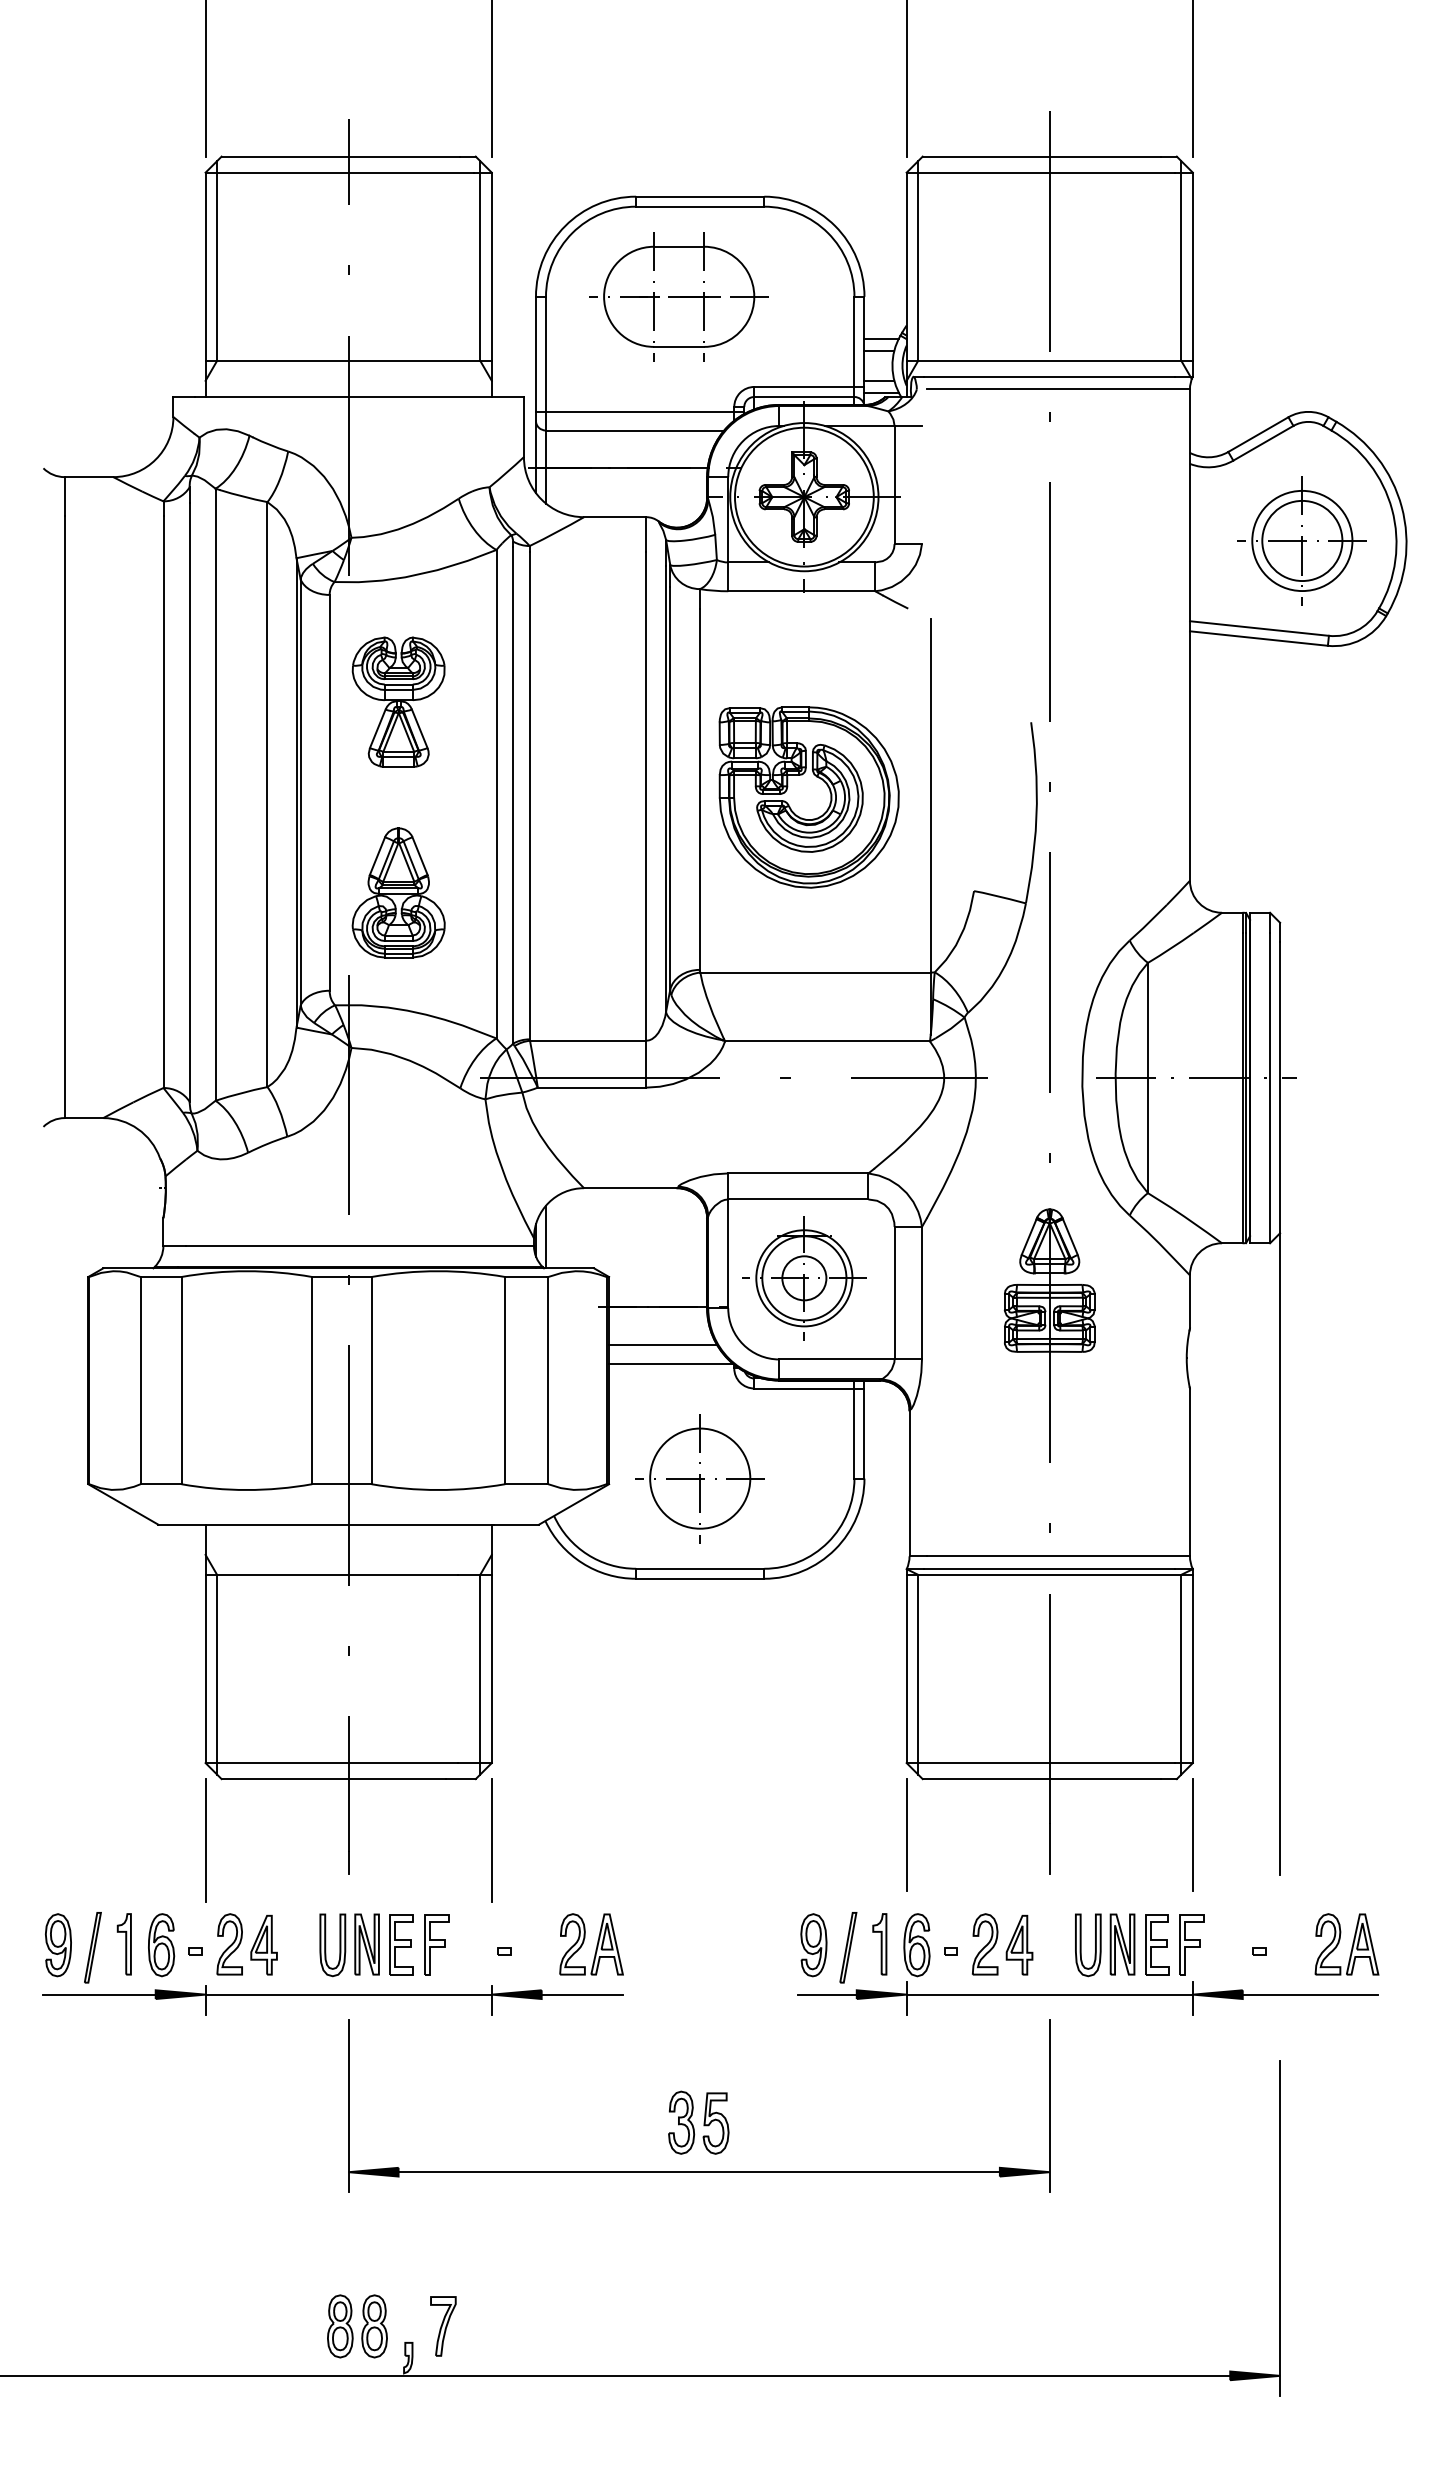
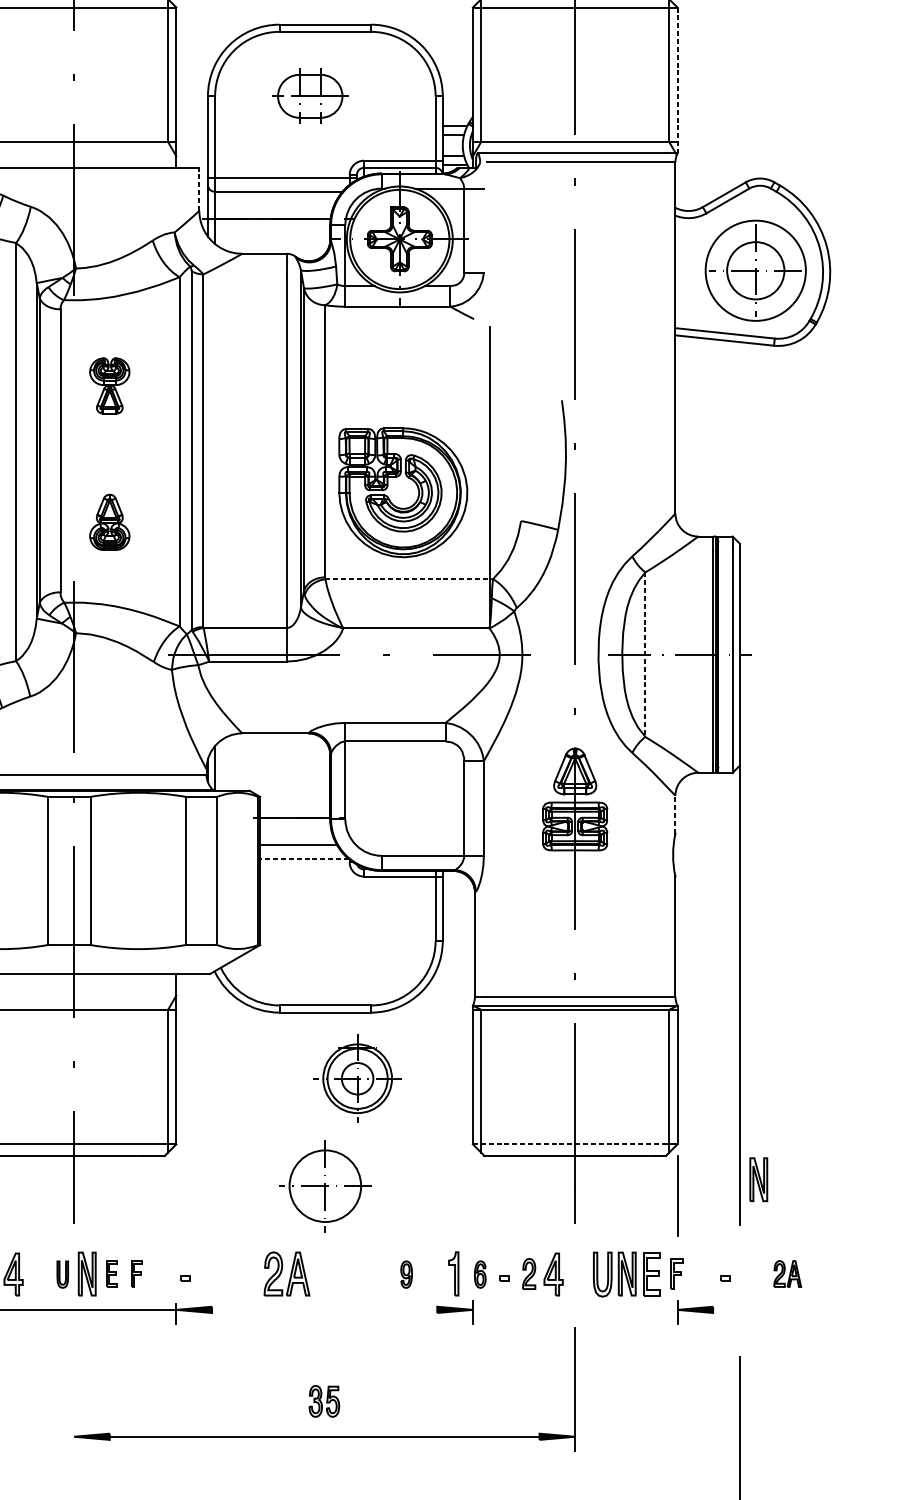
line: (1192, 274) -> (677, 80), solid -> dashed
part: (678, 296) -> (309, 96), size x0.6
line: (523, 426) -> (199, 188), solid -> dashed
circle: (1302, 540) -> (755, 270), size x1.4
part: (398, 701) -> (109, 385), size x0.6
part: (808, 797) -> (402, 492), moved
part: (398, 892) -> (109, 522), size x0.6
line: (816, 972) -> (408, 579), solid -> dashed
line: (1148, 1078) -> (645, 655), solid -> dashed
part: (804, 1278) -> (357, 1078), moved
line: (1189, 1301) -> (675, 814), solid -> dashed
line: (670, 1363) -> (304, 858), solid -> dashed
part: (699, 1478) -> (324, 1186), moved
line: (1041, 1763) -> (569, 1144), solid -> dashed
part: (1306, 1812) -> (758, 1179), added
line: (906, 1835) -> (472, 1196), removed
line: (491, 1840) -> (176, 1199), removed
part: (401, 1944) -> (111, 1274), size x0.6
part: (436, 1944) -> (136, 1274), size x0.6
part: (591, 1944) -> (286, 1274), moved
part: (985, 1944) -> (529, 1274), size x0.7
part: (1191, 1944) -> (676, 1274), size x0.7
part: (1346, 1944) -> (787, 1274), size x0.6
part: (332, 1945) -> (62, 1274), size x0.6
part: (813, 1945) -> (406, 1274), size x0.6
part: (916, 1945) -> (479, 1274), size x0.6
part: (848, 1947) -> (431, 1276), removed
line: (581, 1994) -> (240, 1309), removed
line: (827, 1994) -> (416, 1309), removed
line: (1049, 1994) -> (575, 1309), removed
line: (1310, 1994) -> (761, 1309), removed
line: (348, 2106) -> (73, 1389), removed
part: (698, 2122) -> (324, 1401), size x0.7

